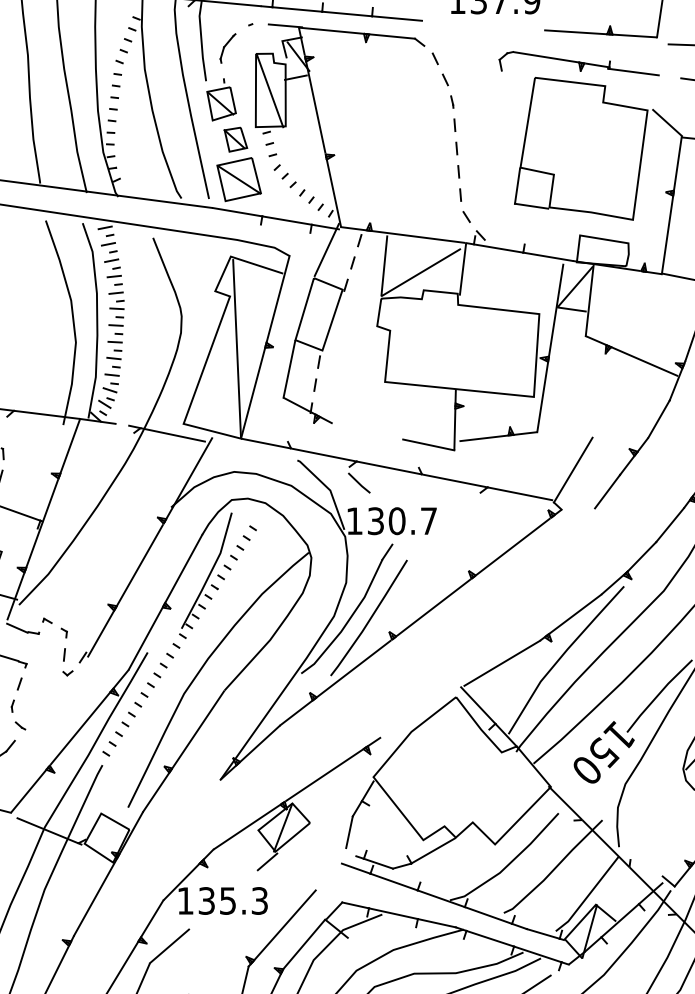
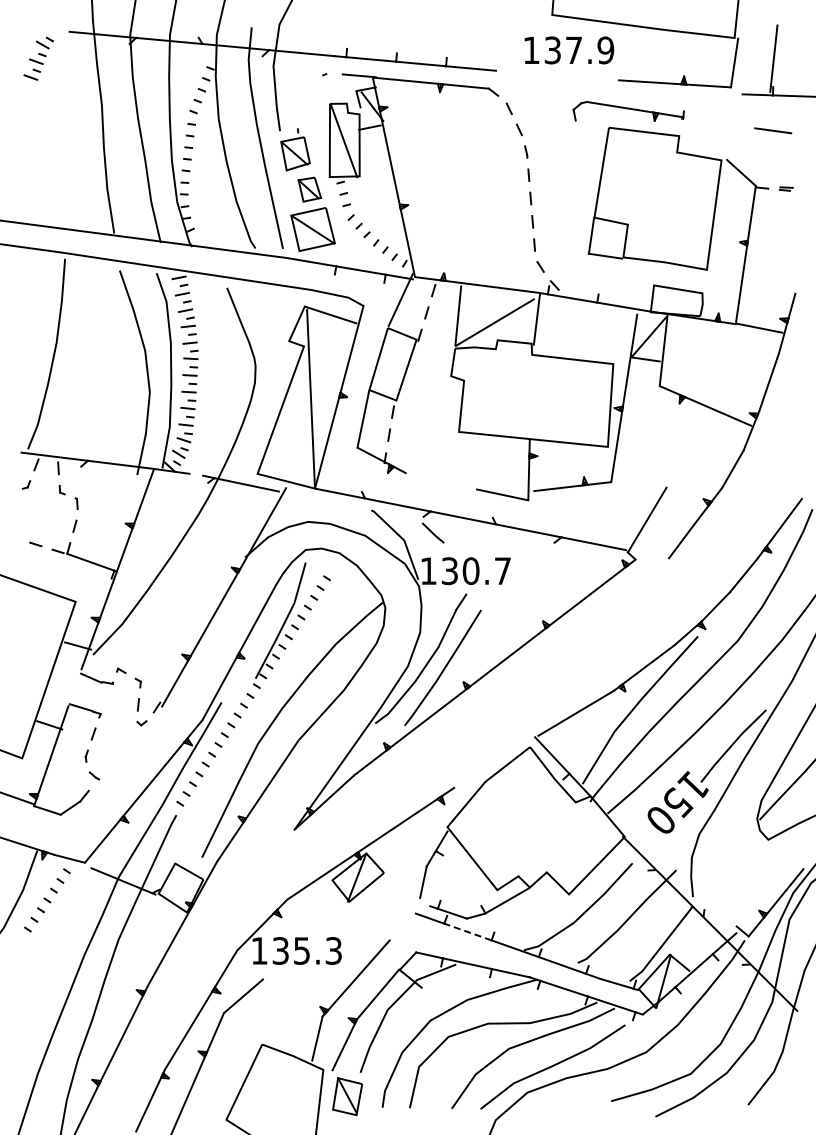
part: (227, 48) -> (301, 98), removed
line: (633, 71) -> (707, 121), removed
line: (267, 861) -> (341, 911), removed
line: (393, 881) -> (467, 931), solid -> dashed

